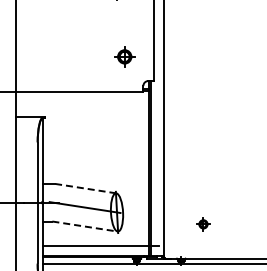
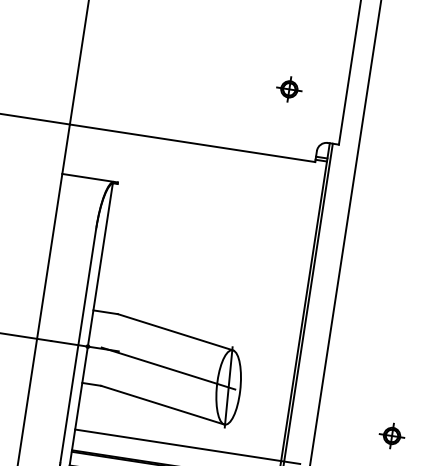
part: (124, 56) -> (289, 88), size x0.62
line: (85, 188) -> (174, 331), dashed -> solid
line: (85, 226) -> (163, 405), dashed -> solid

